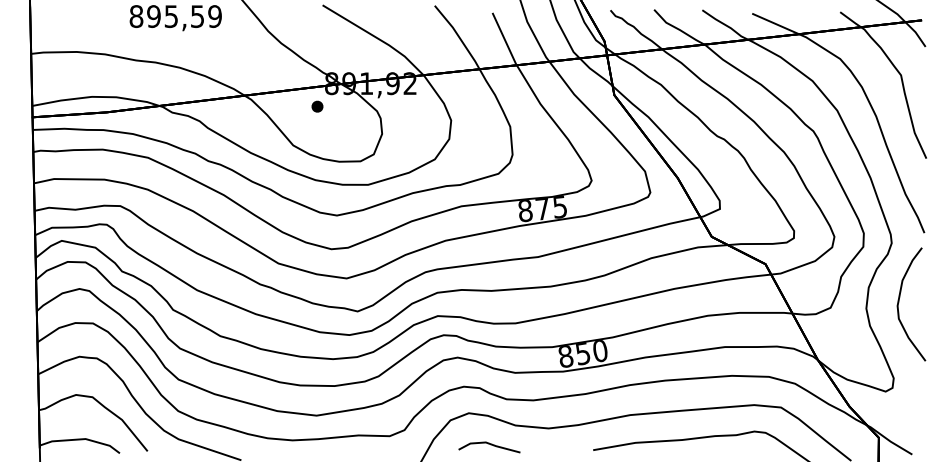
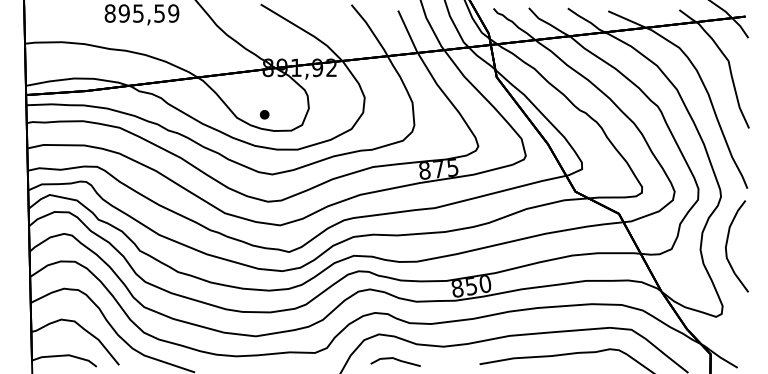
part: (317, 106) -> (264, 114), moved

